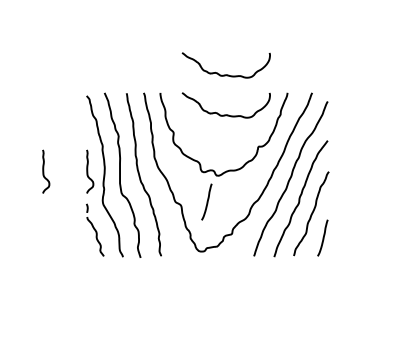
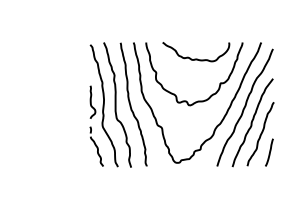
curve: (225, 74) -> (195, 28), removed
curve: (44, 171) -> (58, 102), removed
curve: (206, 201) -> (181, 124), removed

